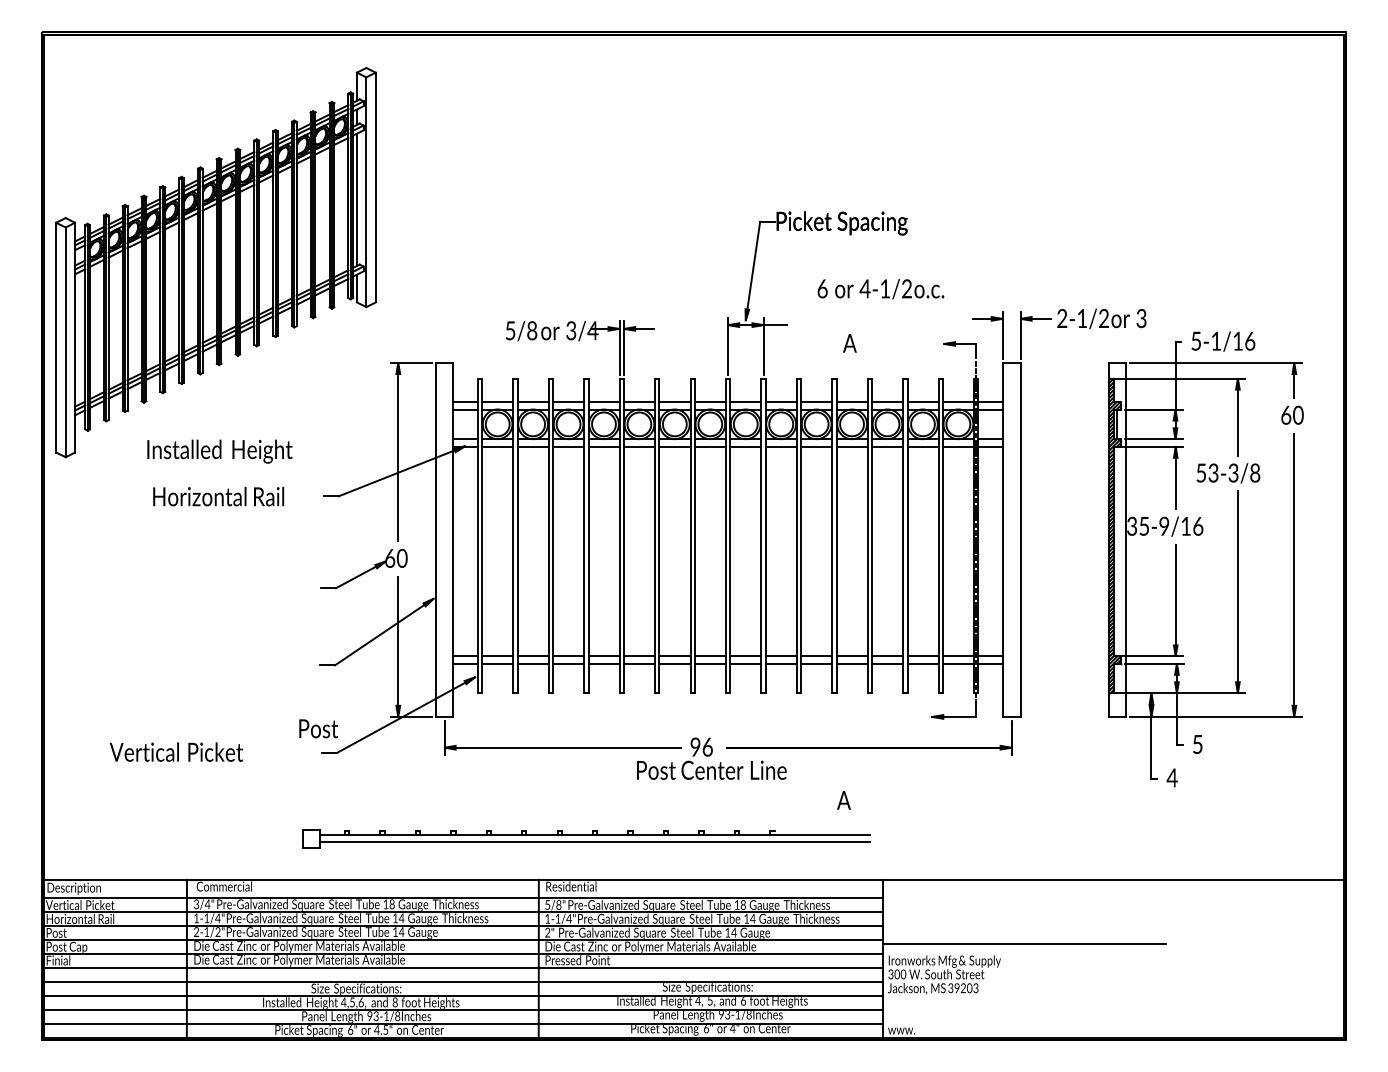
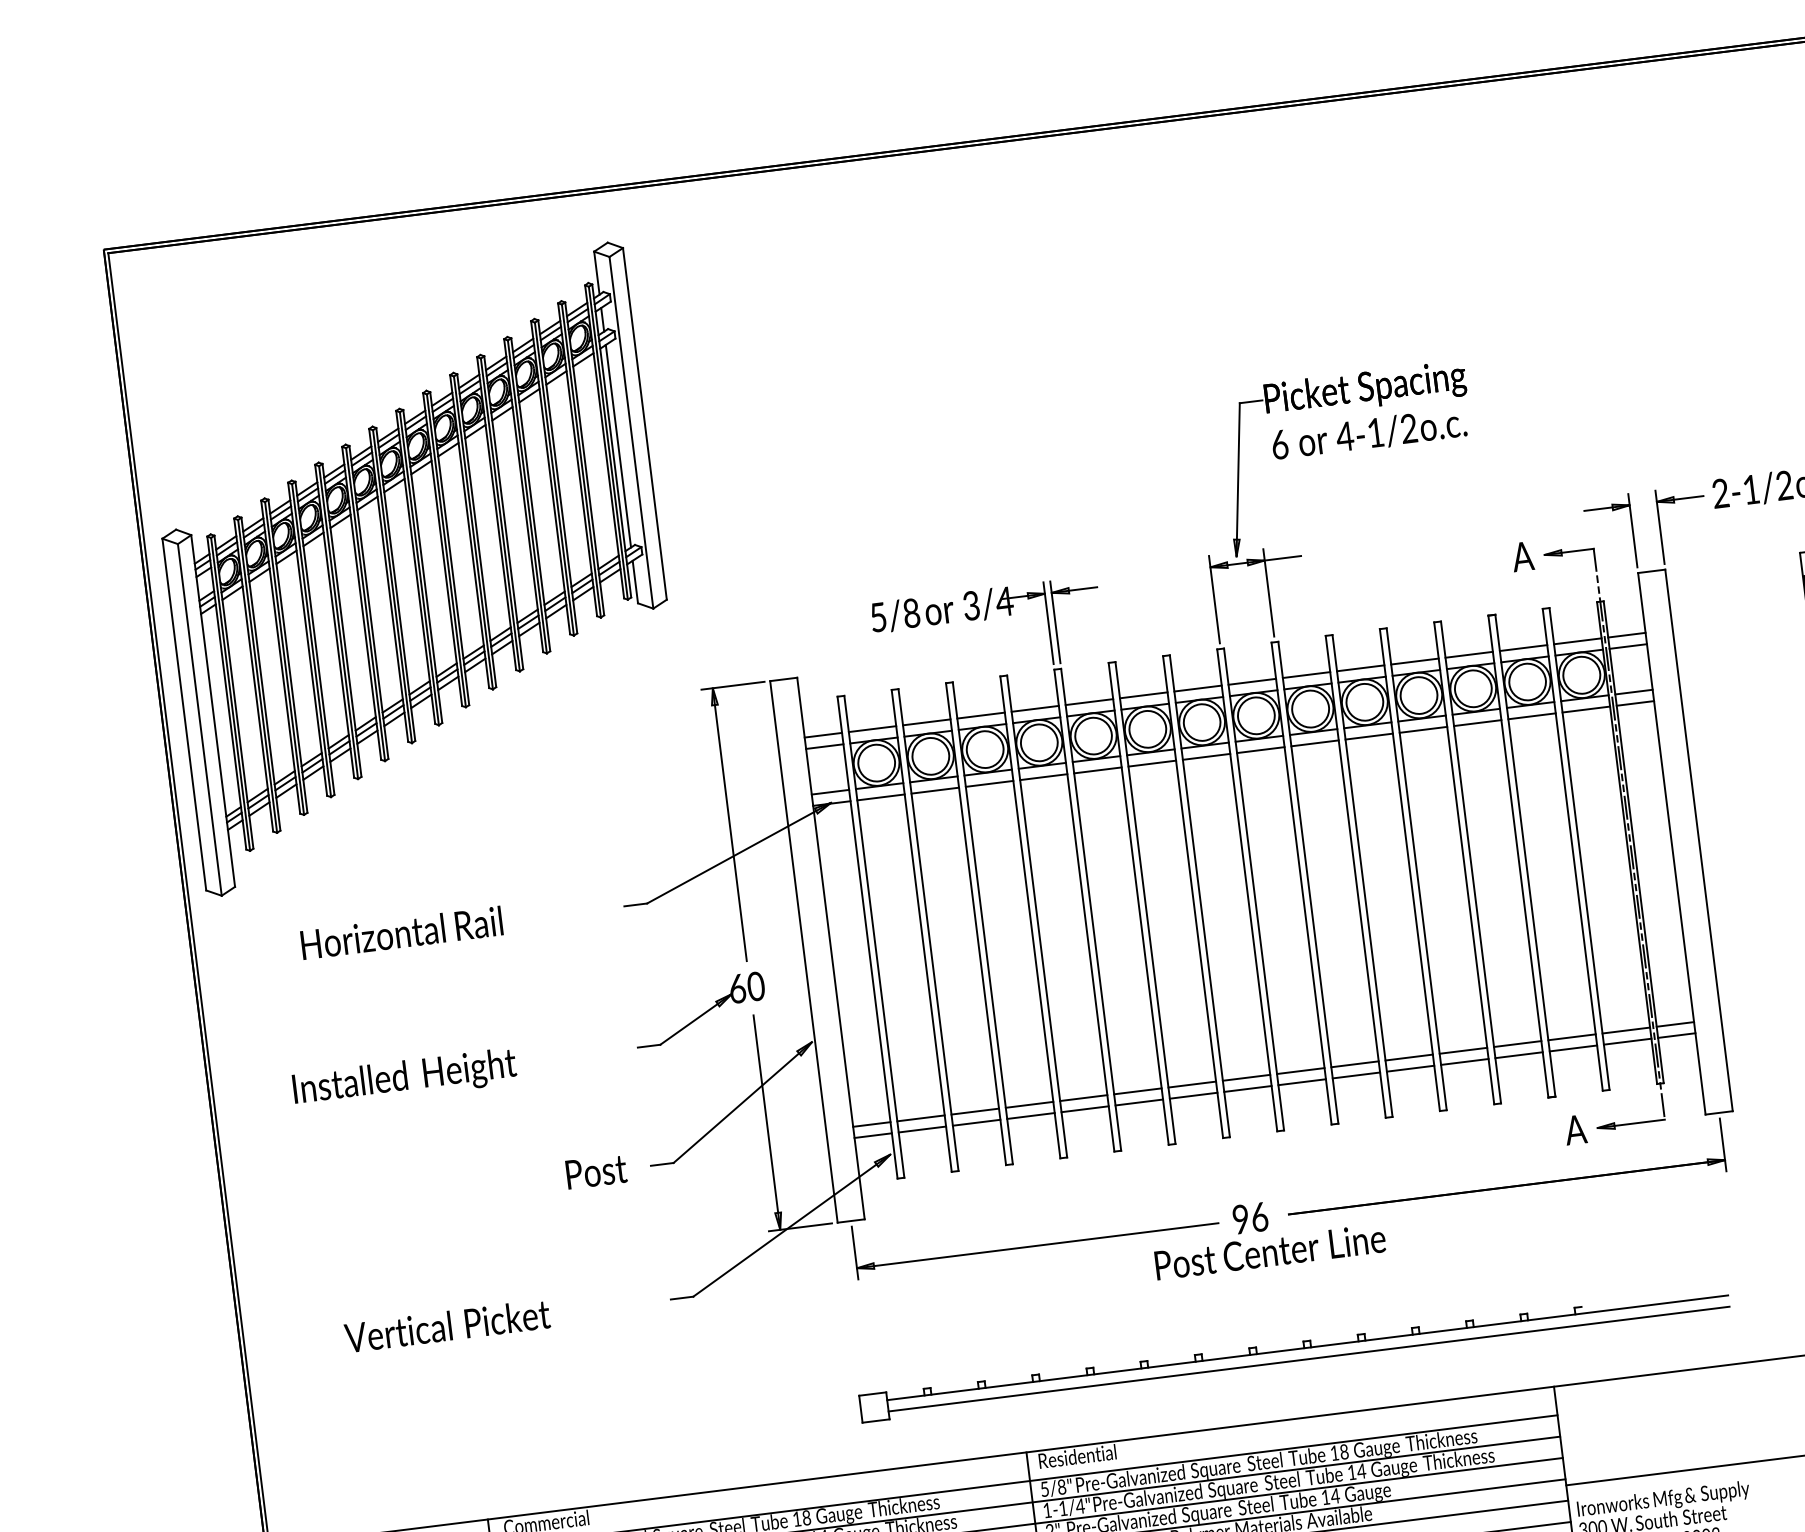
text: (880, 289) -> (1368, 434), moved
text: (849, 343) -> (1522, 556), moved
text: (219, 451) -> (404, 1078), moved
text: (218, 496) -> (401, 932), moved
text: (318, 728) -> (596, 1171), moved
text: (843, 800) -> (1574, 1130), moved
part: (586, 838) -> (1295, 1354), moved

